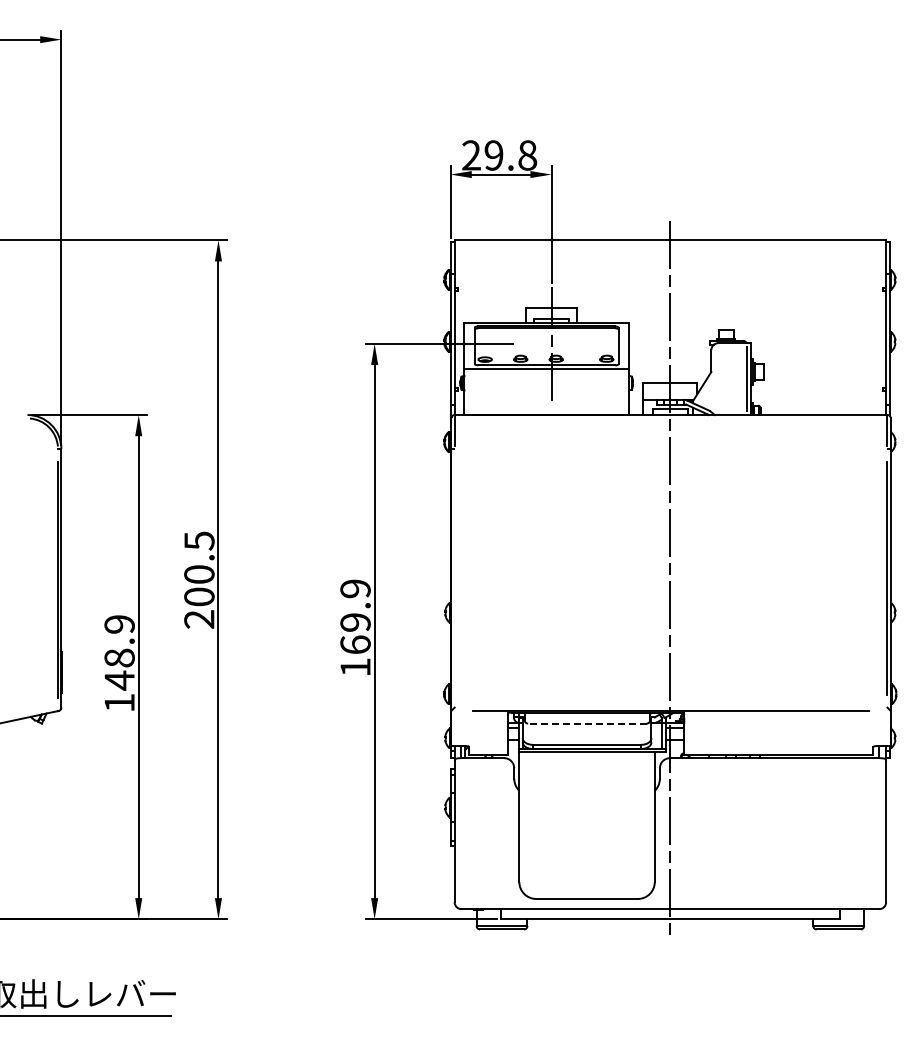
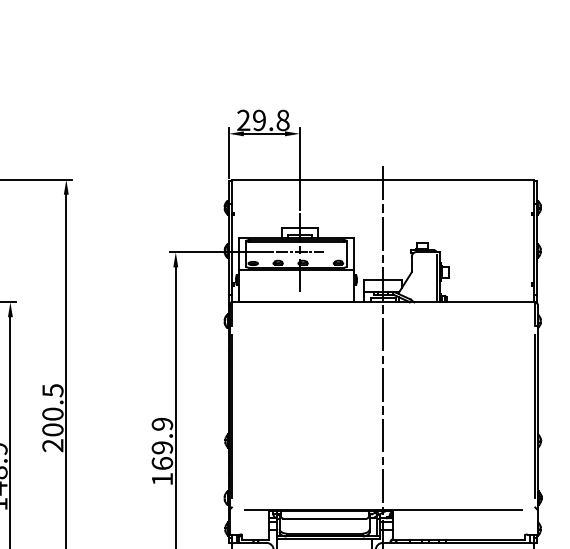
line: (551, 343) -> (299, 252), added
line: (454, 577) -> (231, 416), added
line: (586, 723) -> (324, 518), dashed -> solid

